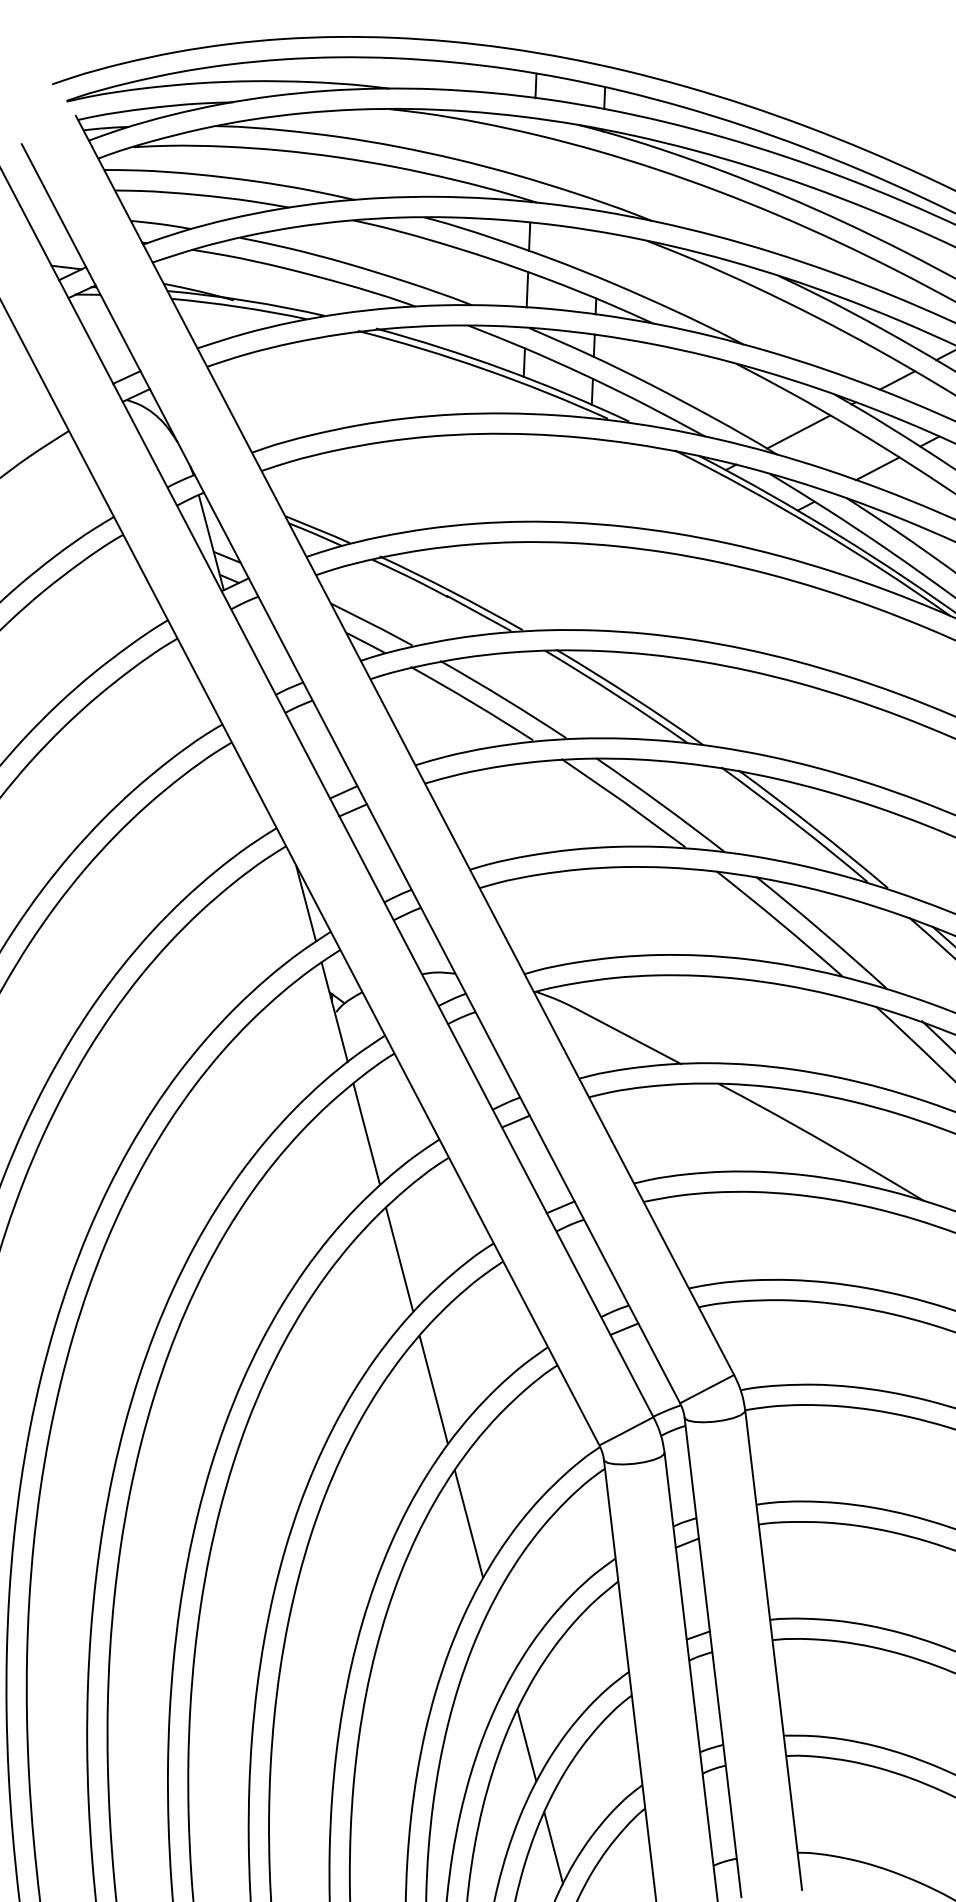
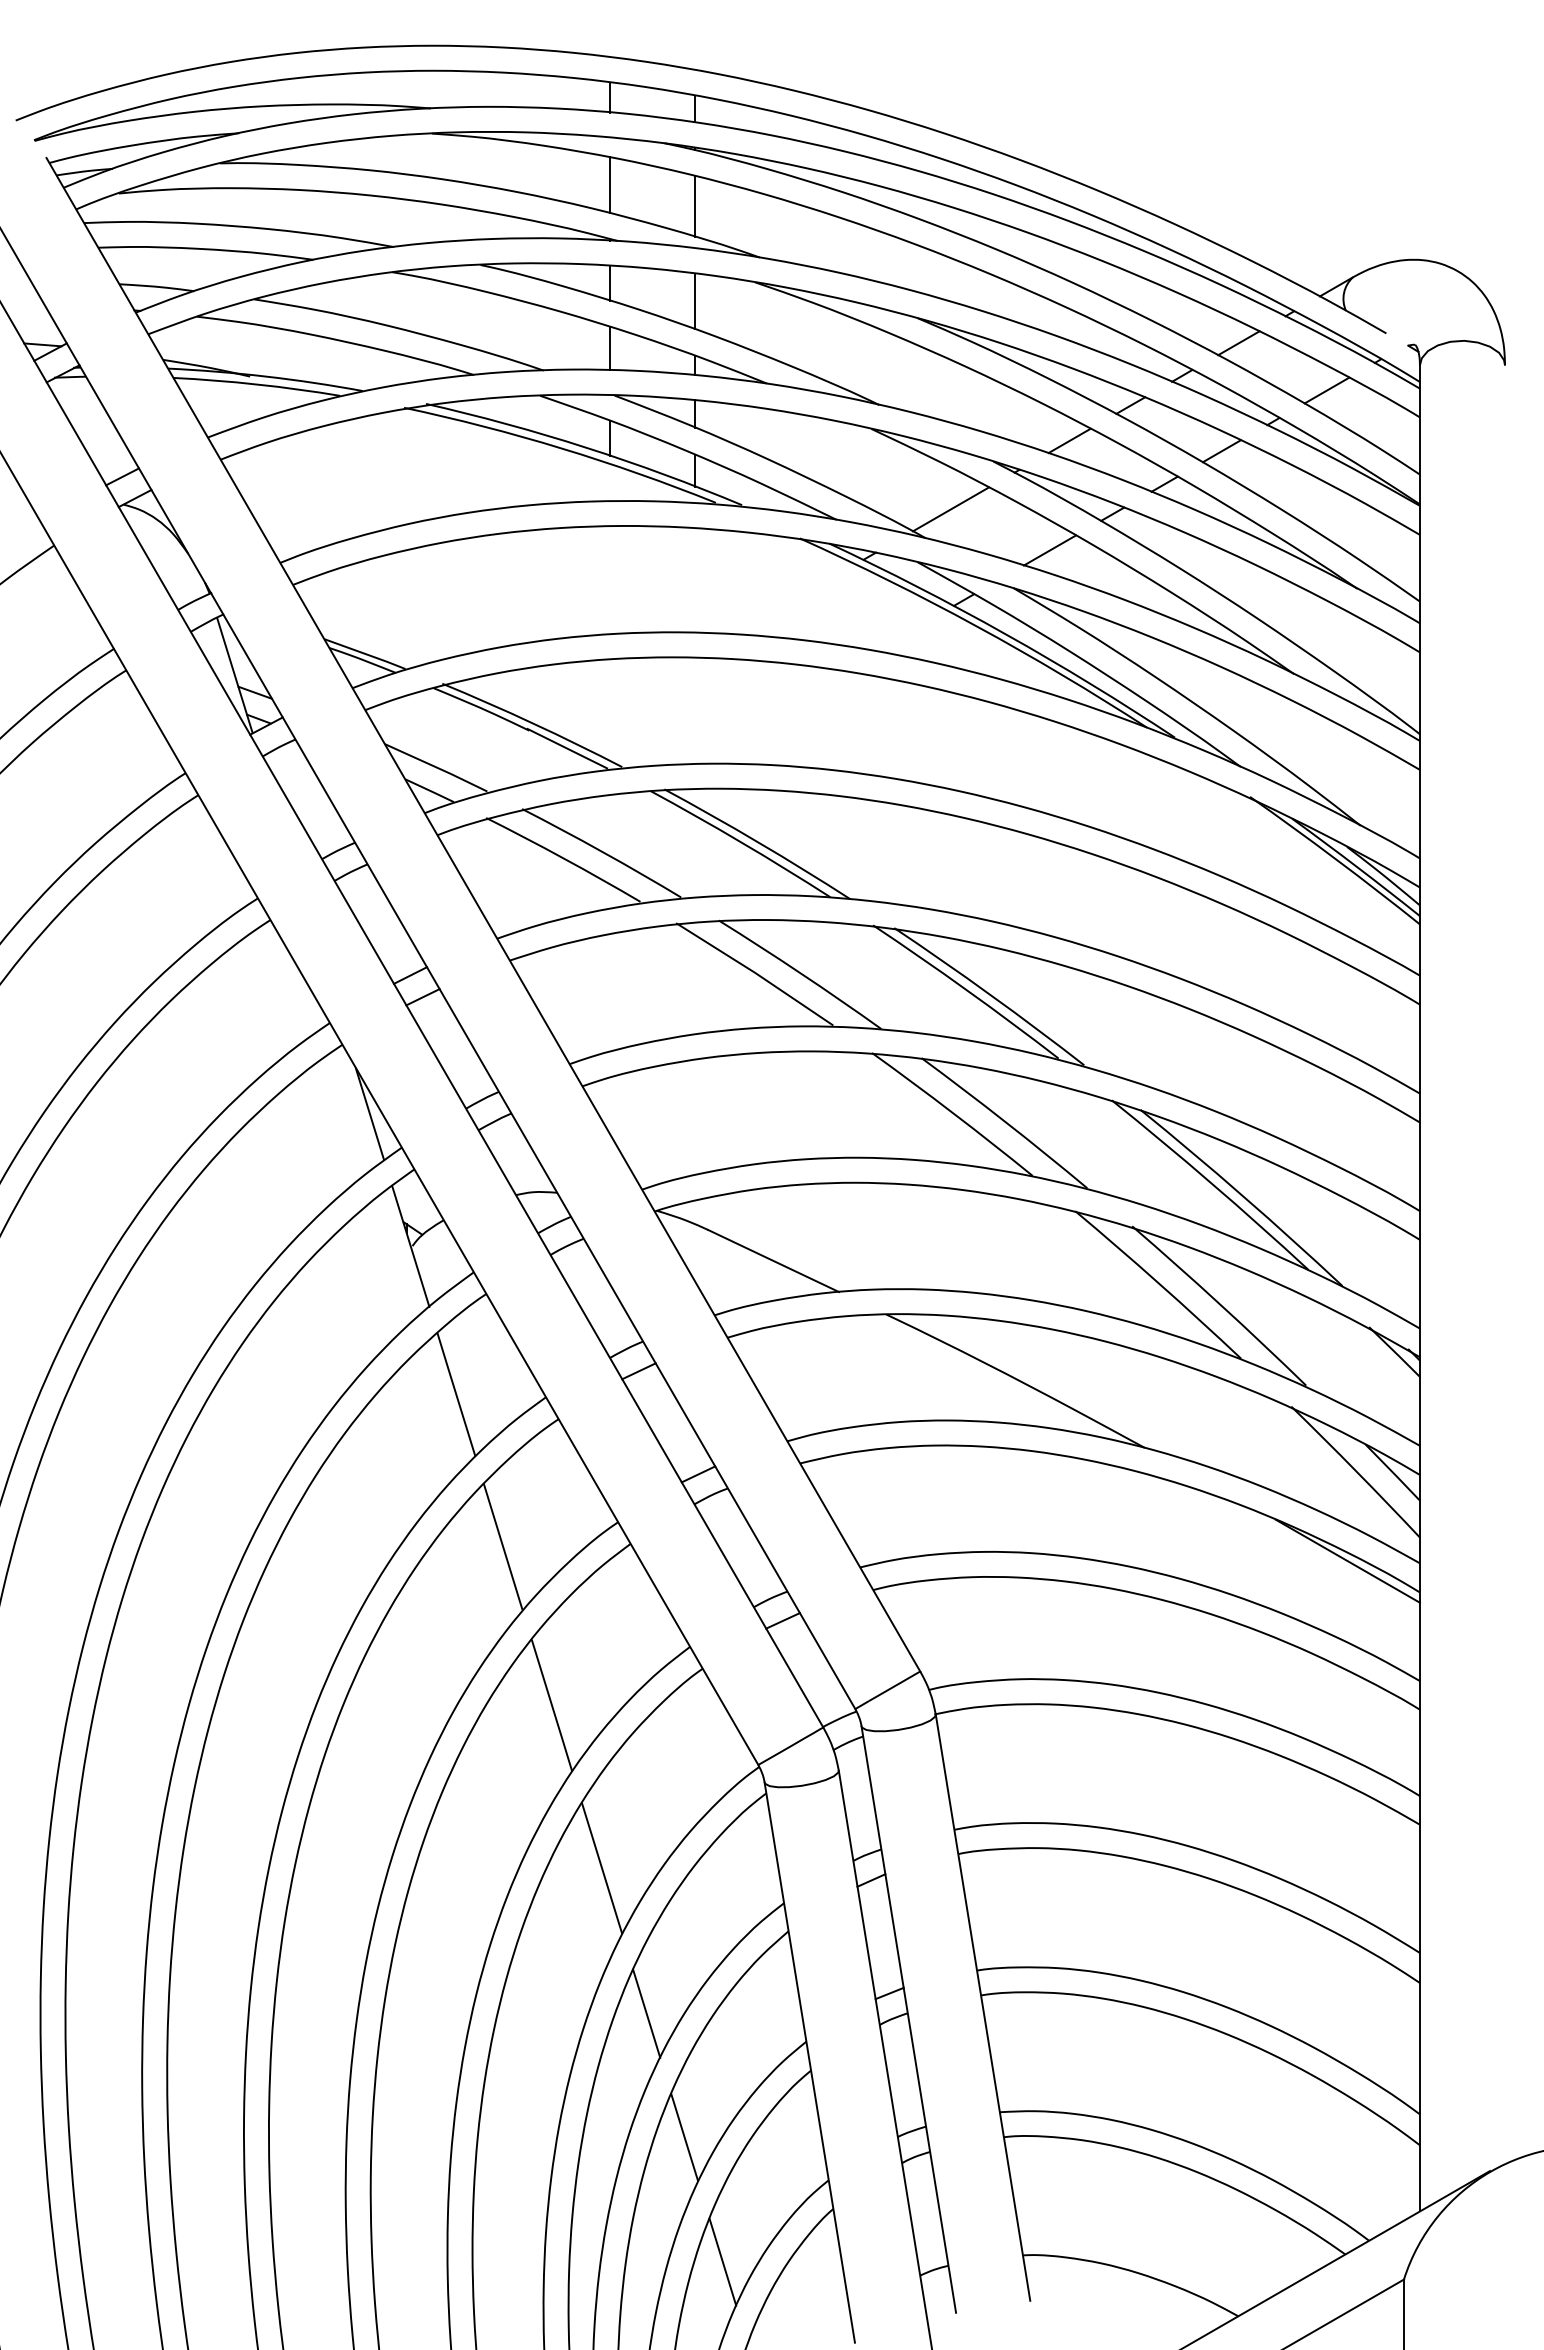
line: (533, 157) -> (610, 185), added
line: (601, 176) -> (695, 205), added
line: (598, 254) -> (695, 301), added
line: (500, 1643) -> (646, 2013), added

